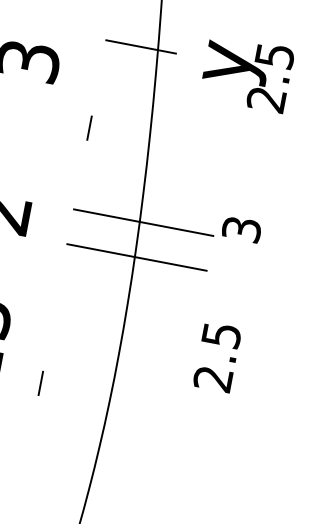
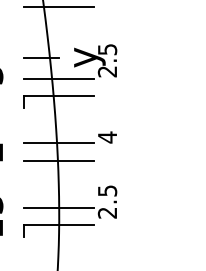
line: (167, 94) -> (58, 78), added
line: (160, 129) -> (58, 96), added
text: (241, 229) -> (107, 137), 3 -> 4
line: (118, 349) -> (58, 207), added
line: (111, 385) -> (58, 225), added

